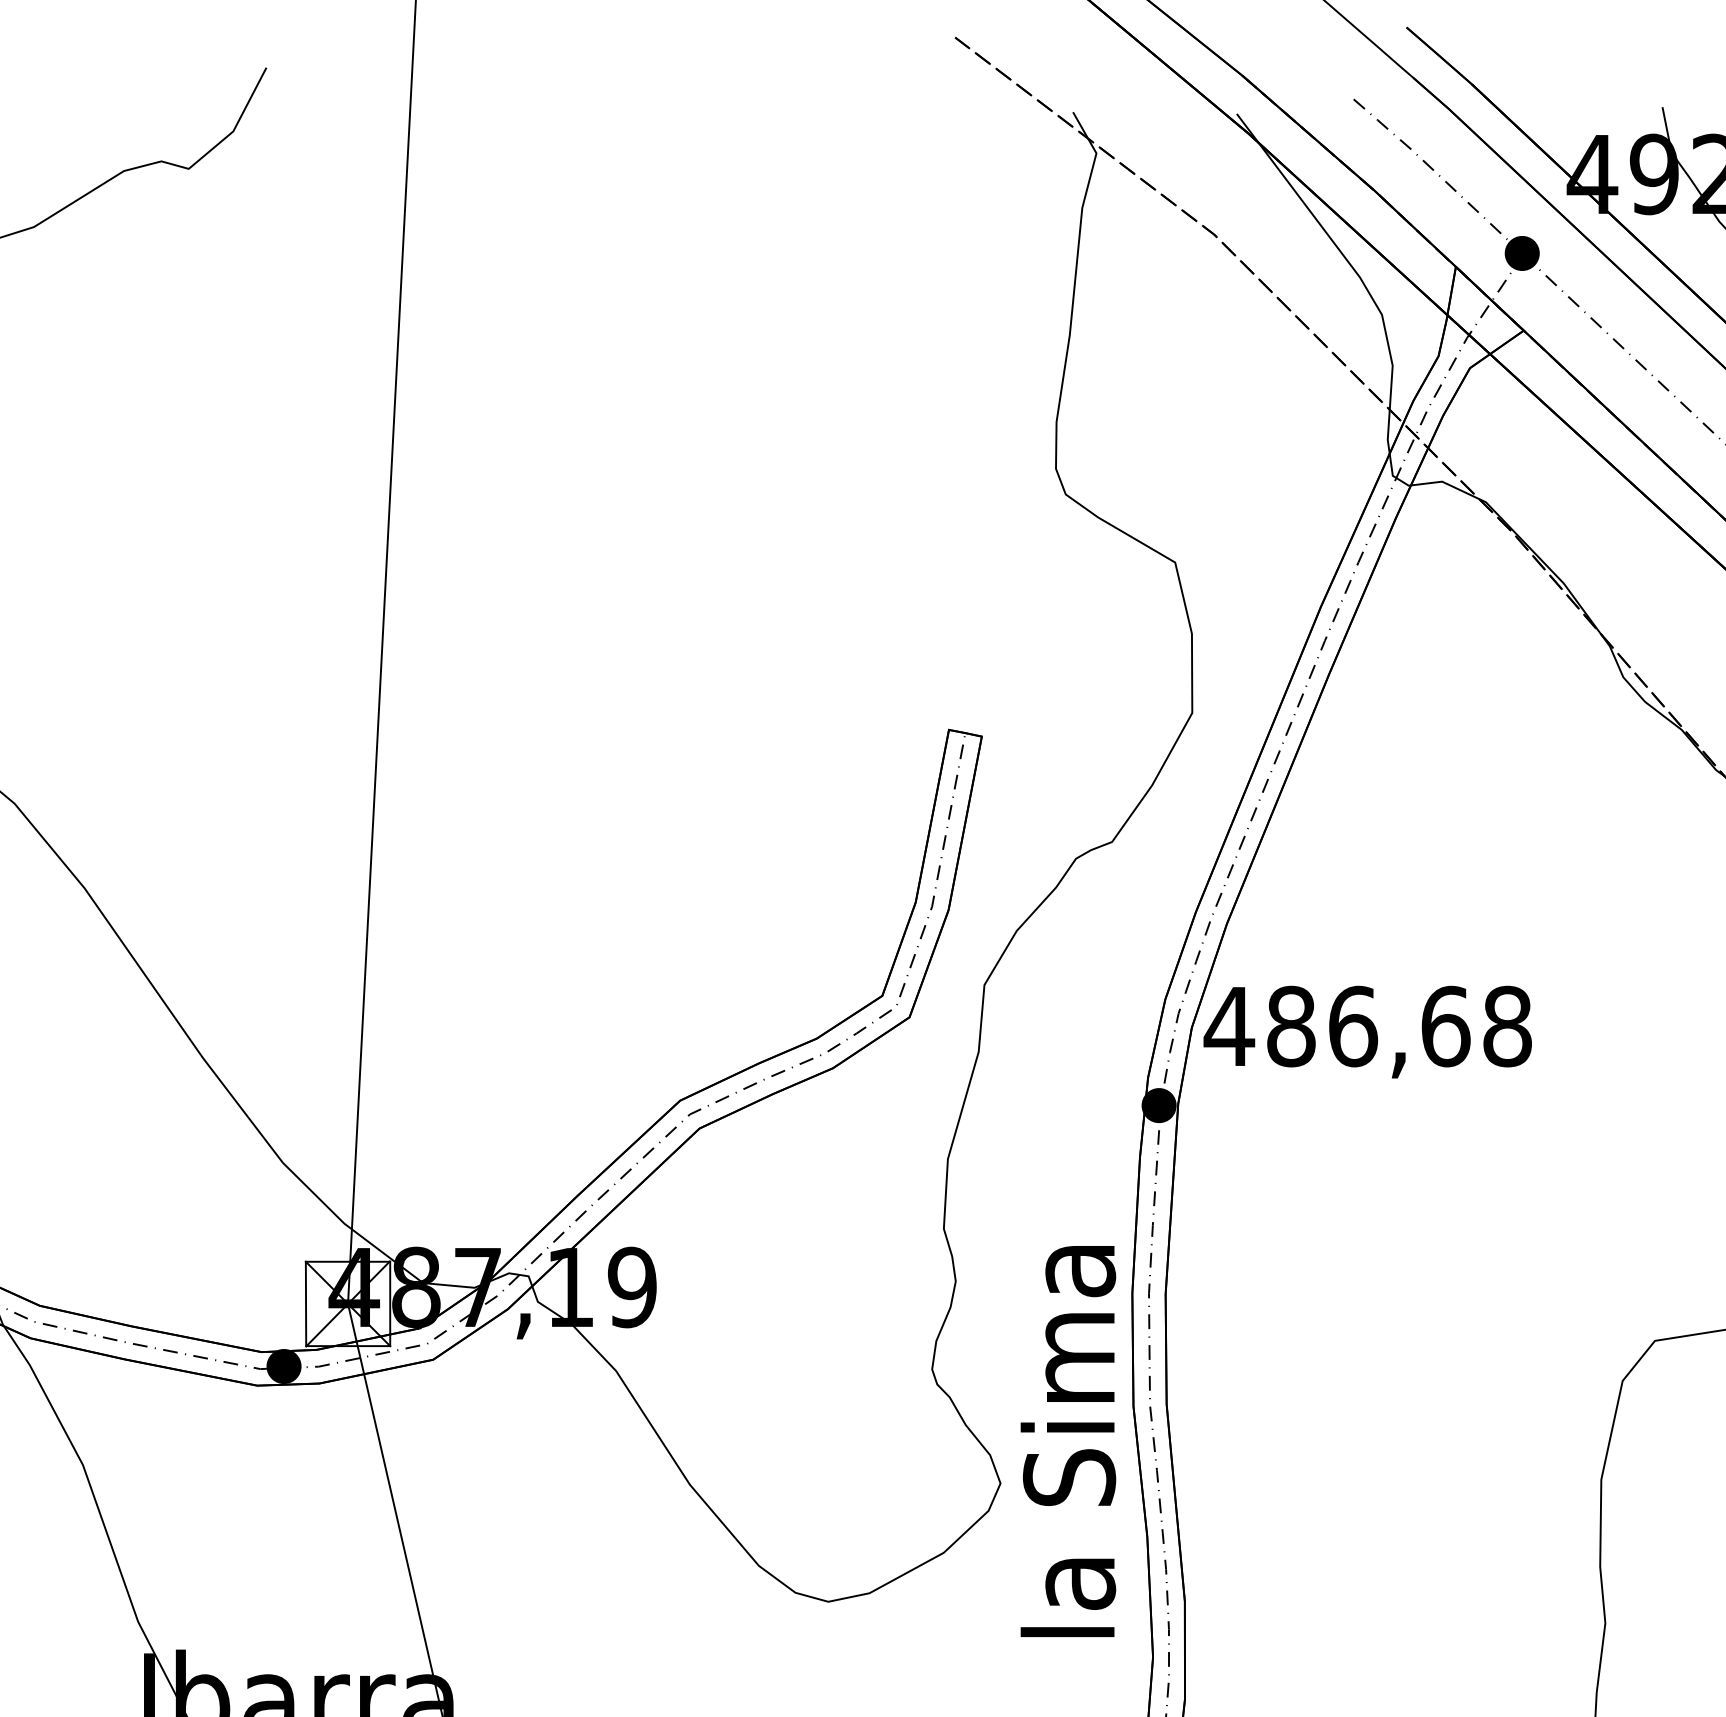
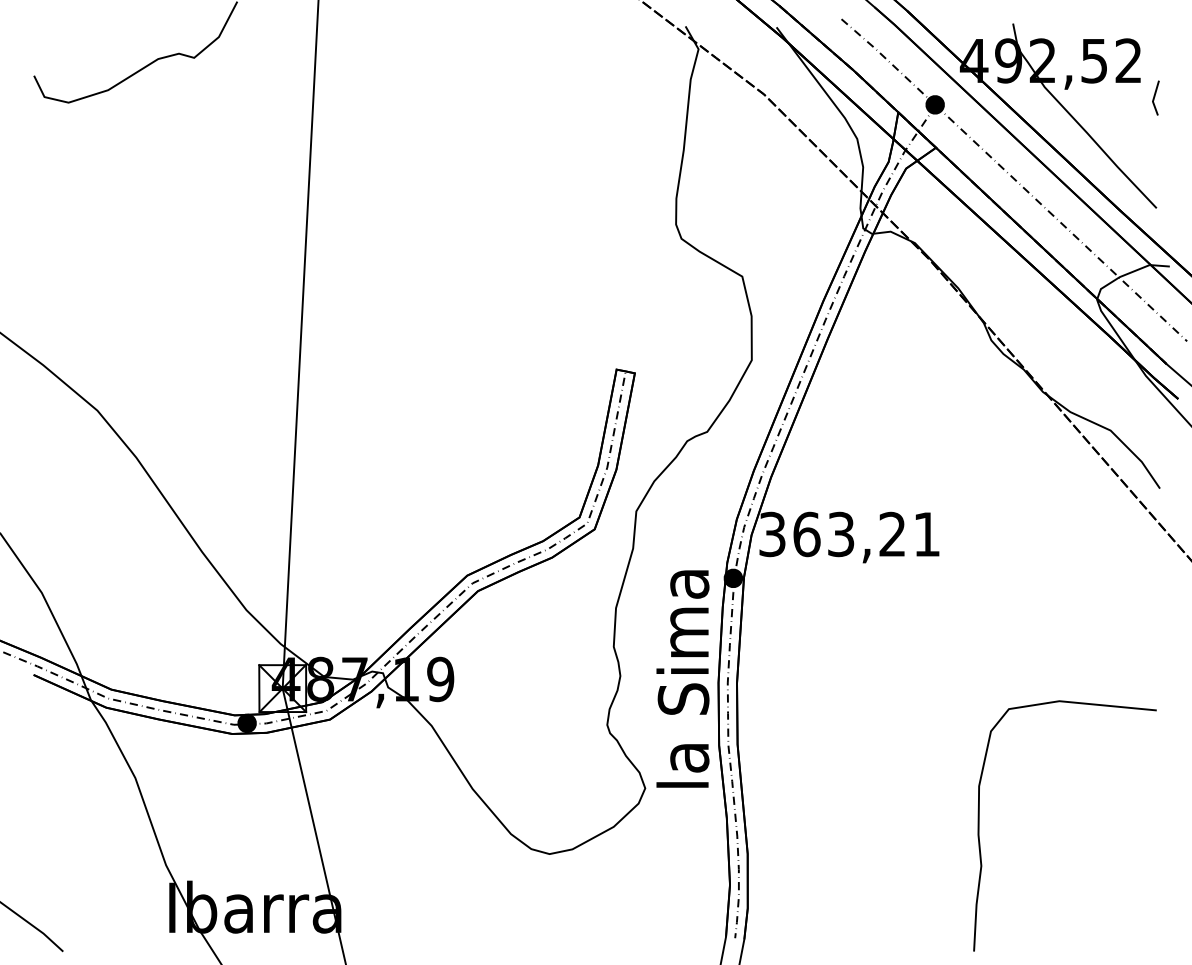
text: (1368, 1026) -> (849, 534), 486,68 -> 363,21
text: (1067, 1440) -> (682, 678), moved

